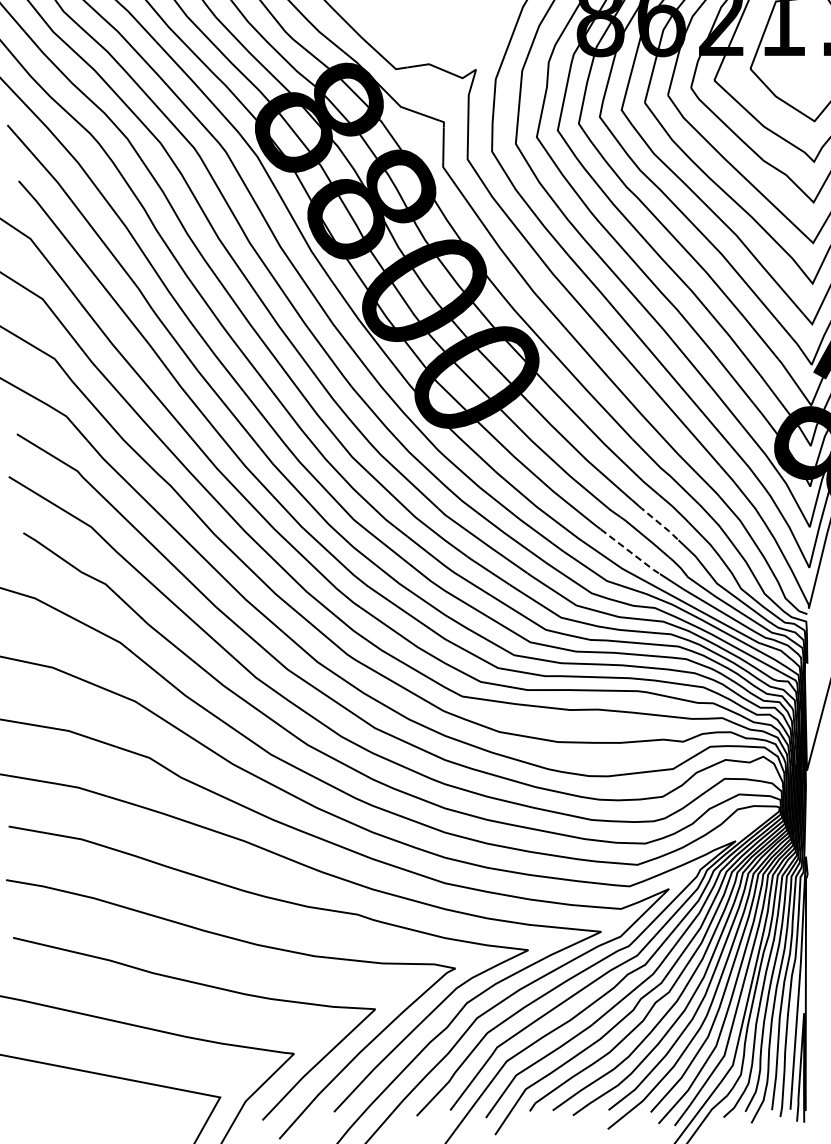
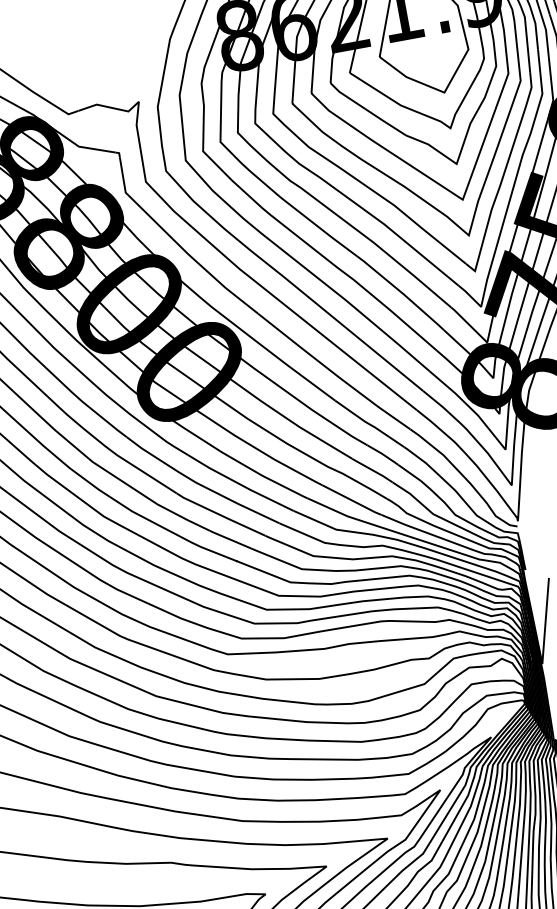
line: (658, 522) -> (372, 469), dashed -> solid
line: (630, 552) -> (352, 500), dashed -> solid

